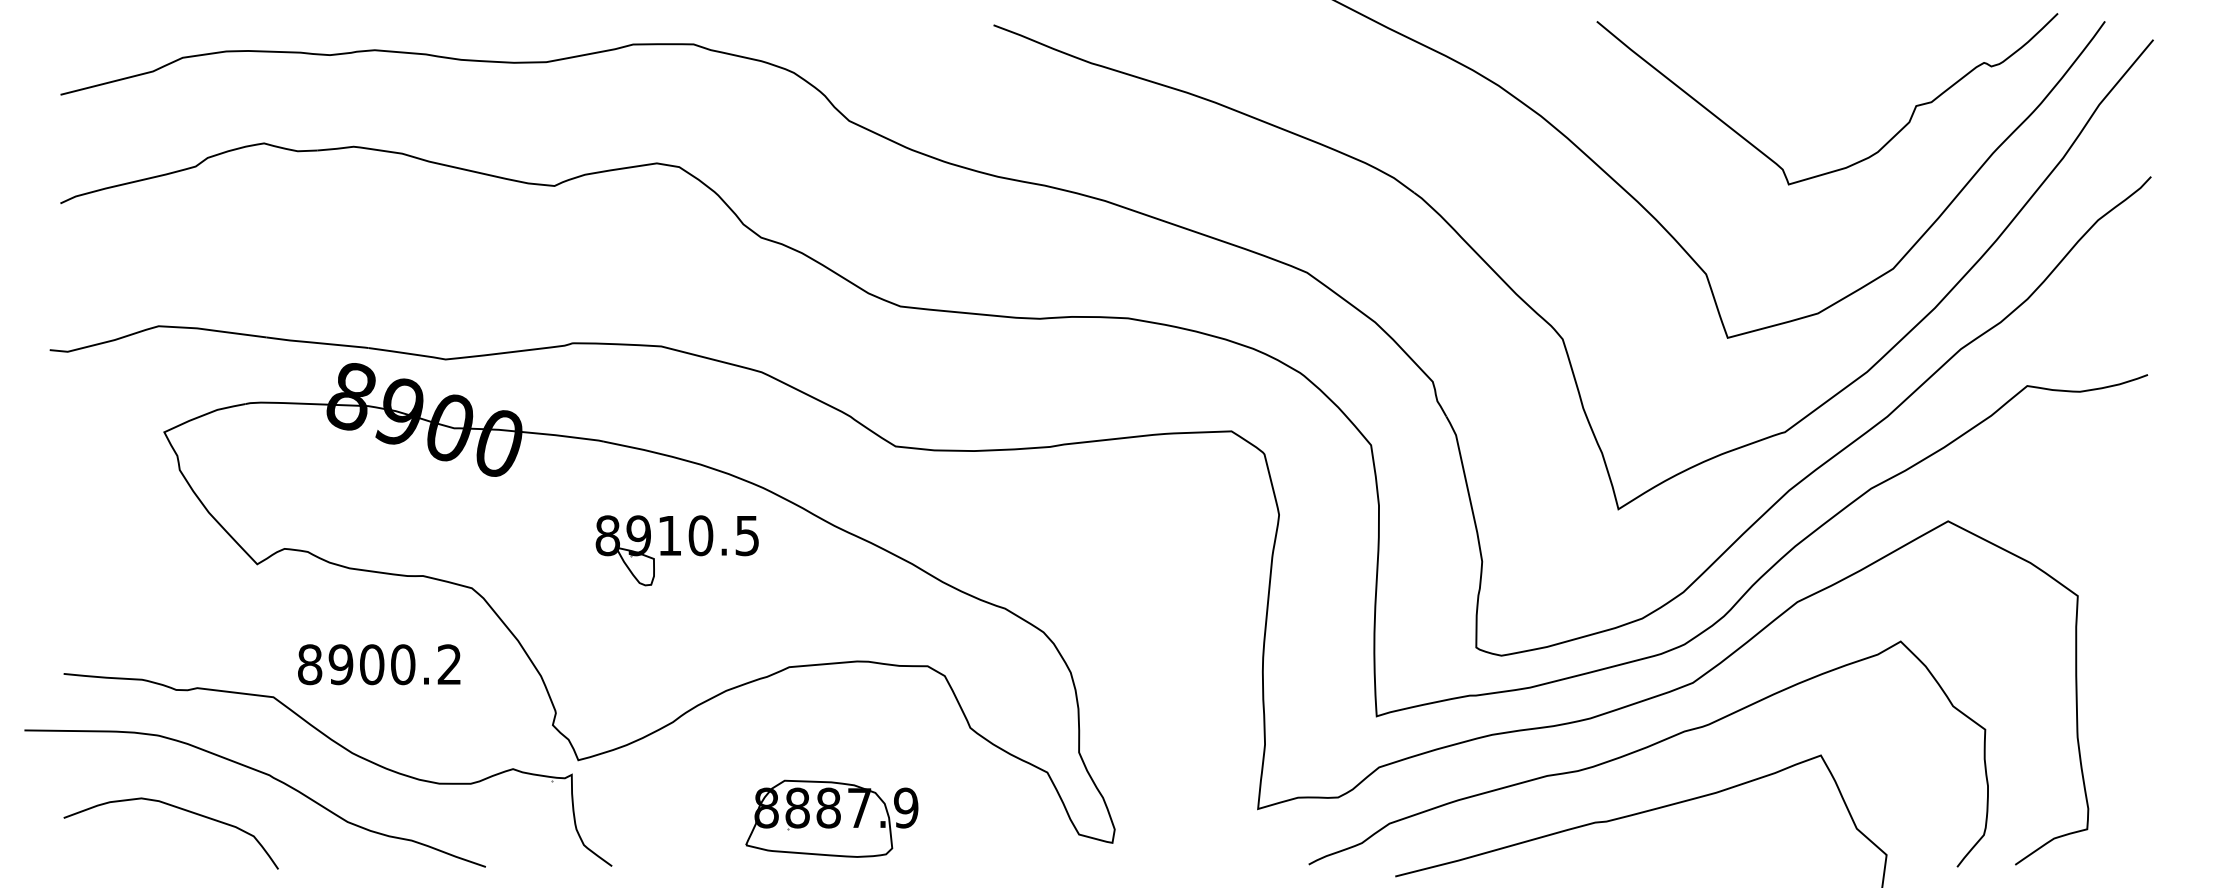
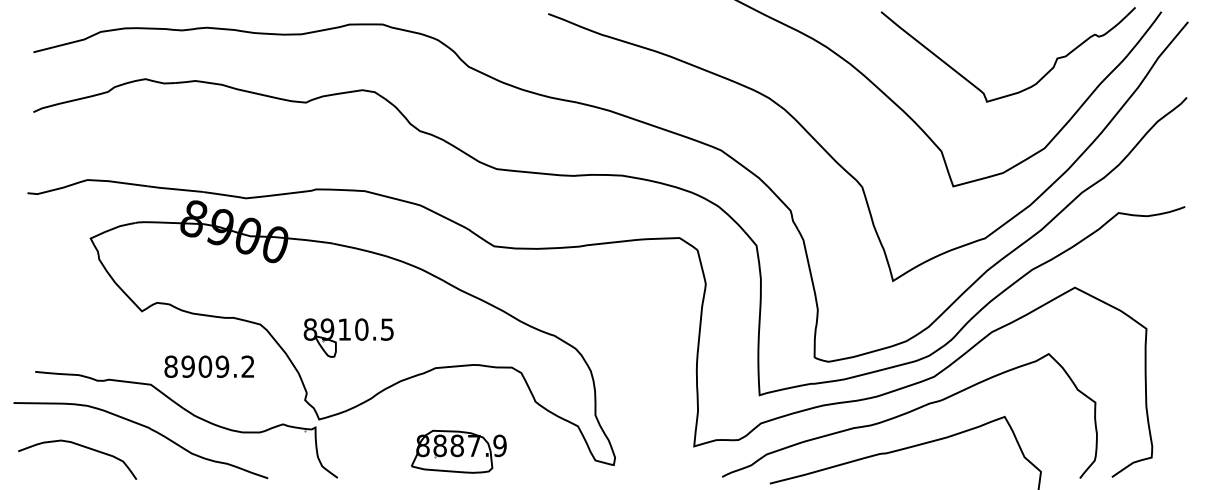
part: (676, 550) -> (348, 337), moved
text: (403, 664) -> (222, 366), 8900.2 -> 8909.2
curve: (176, 809) -> (80, 446), moved

